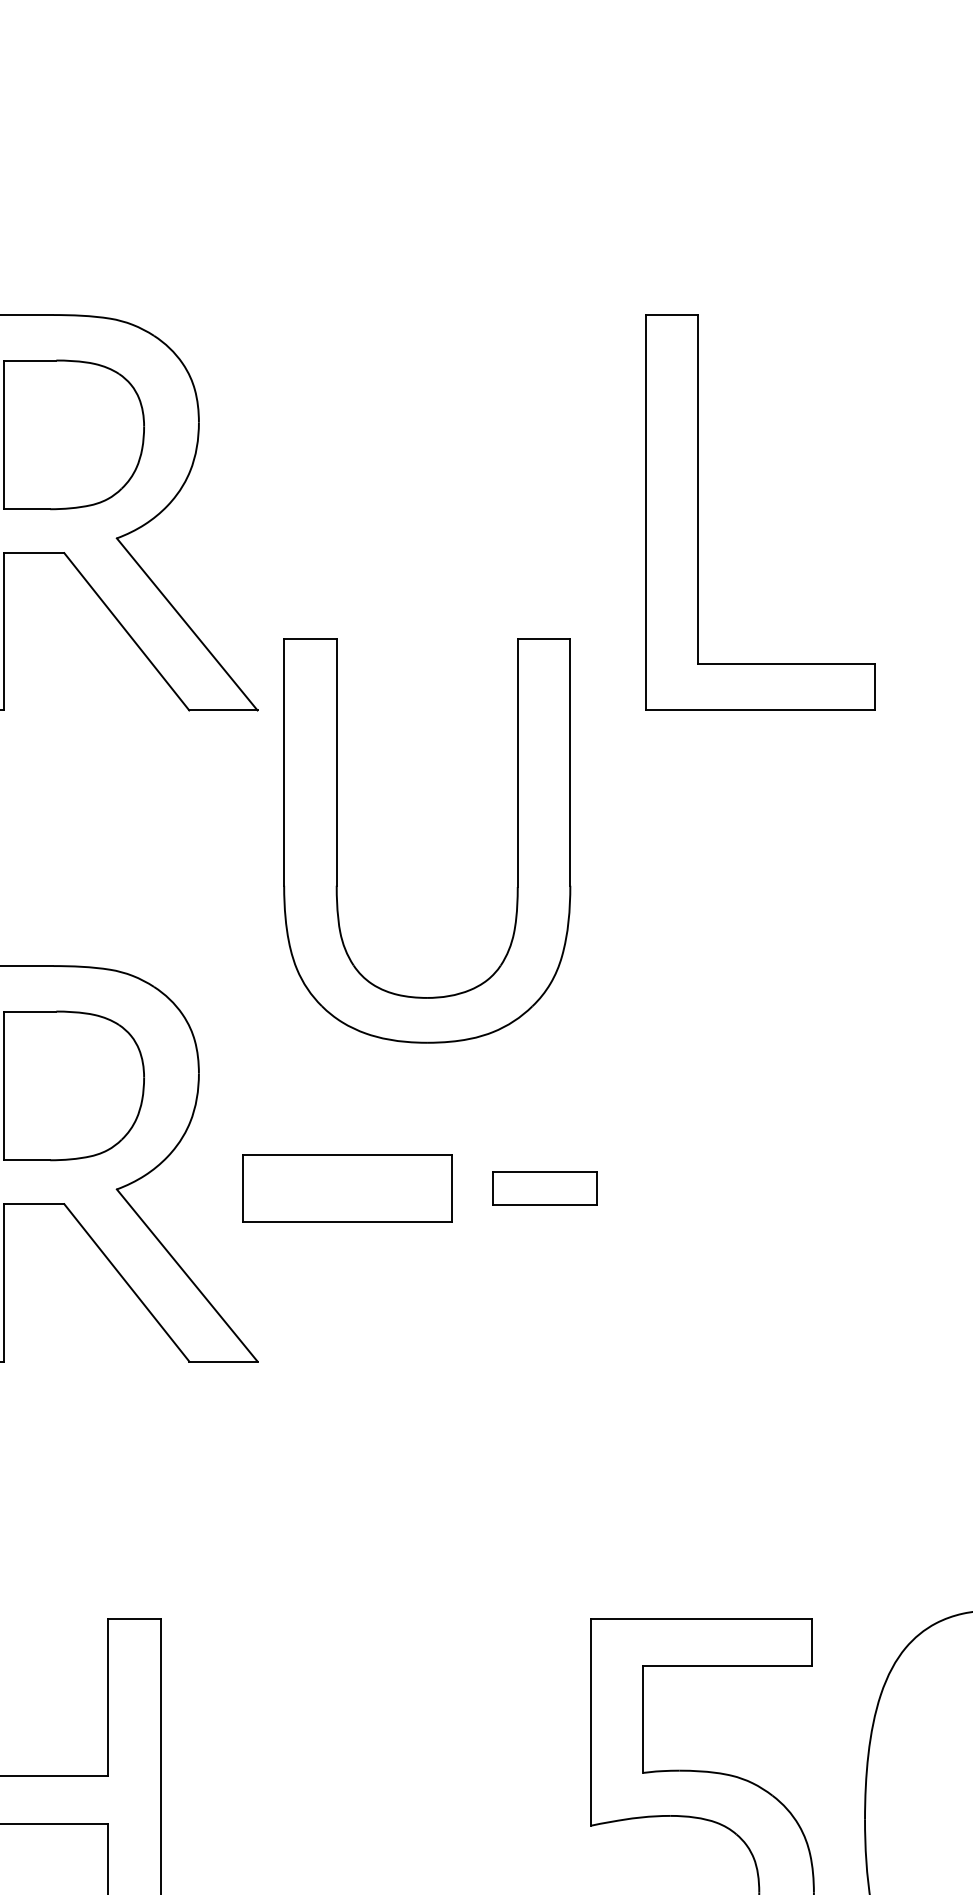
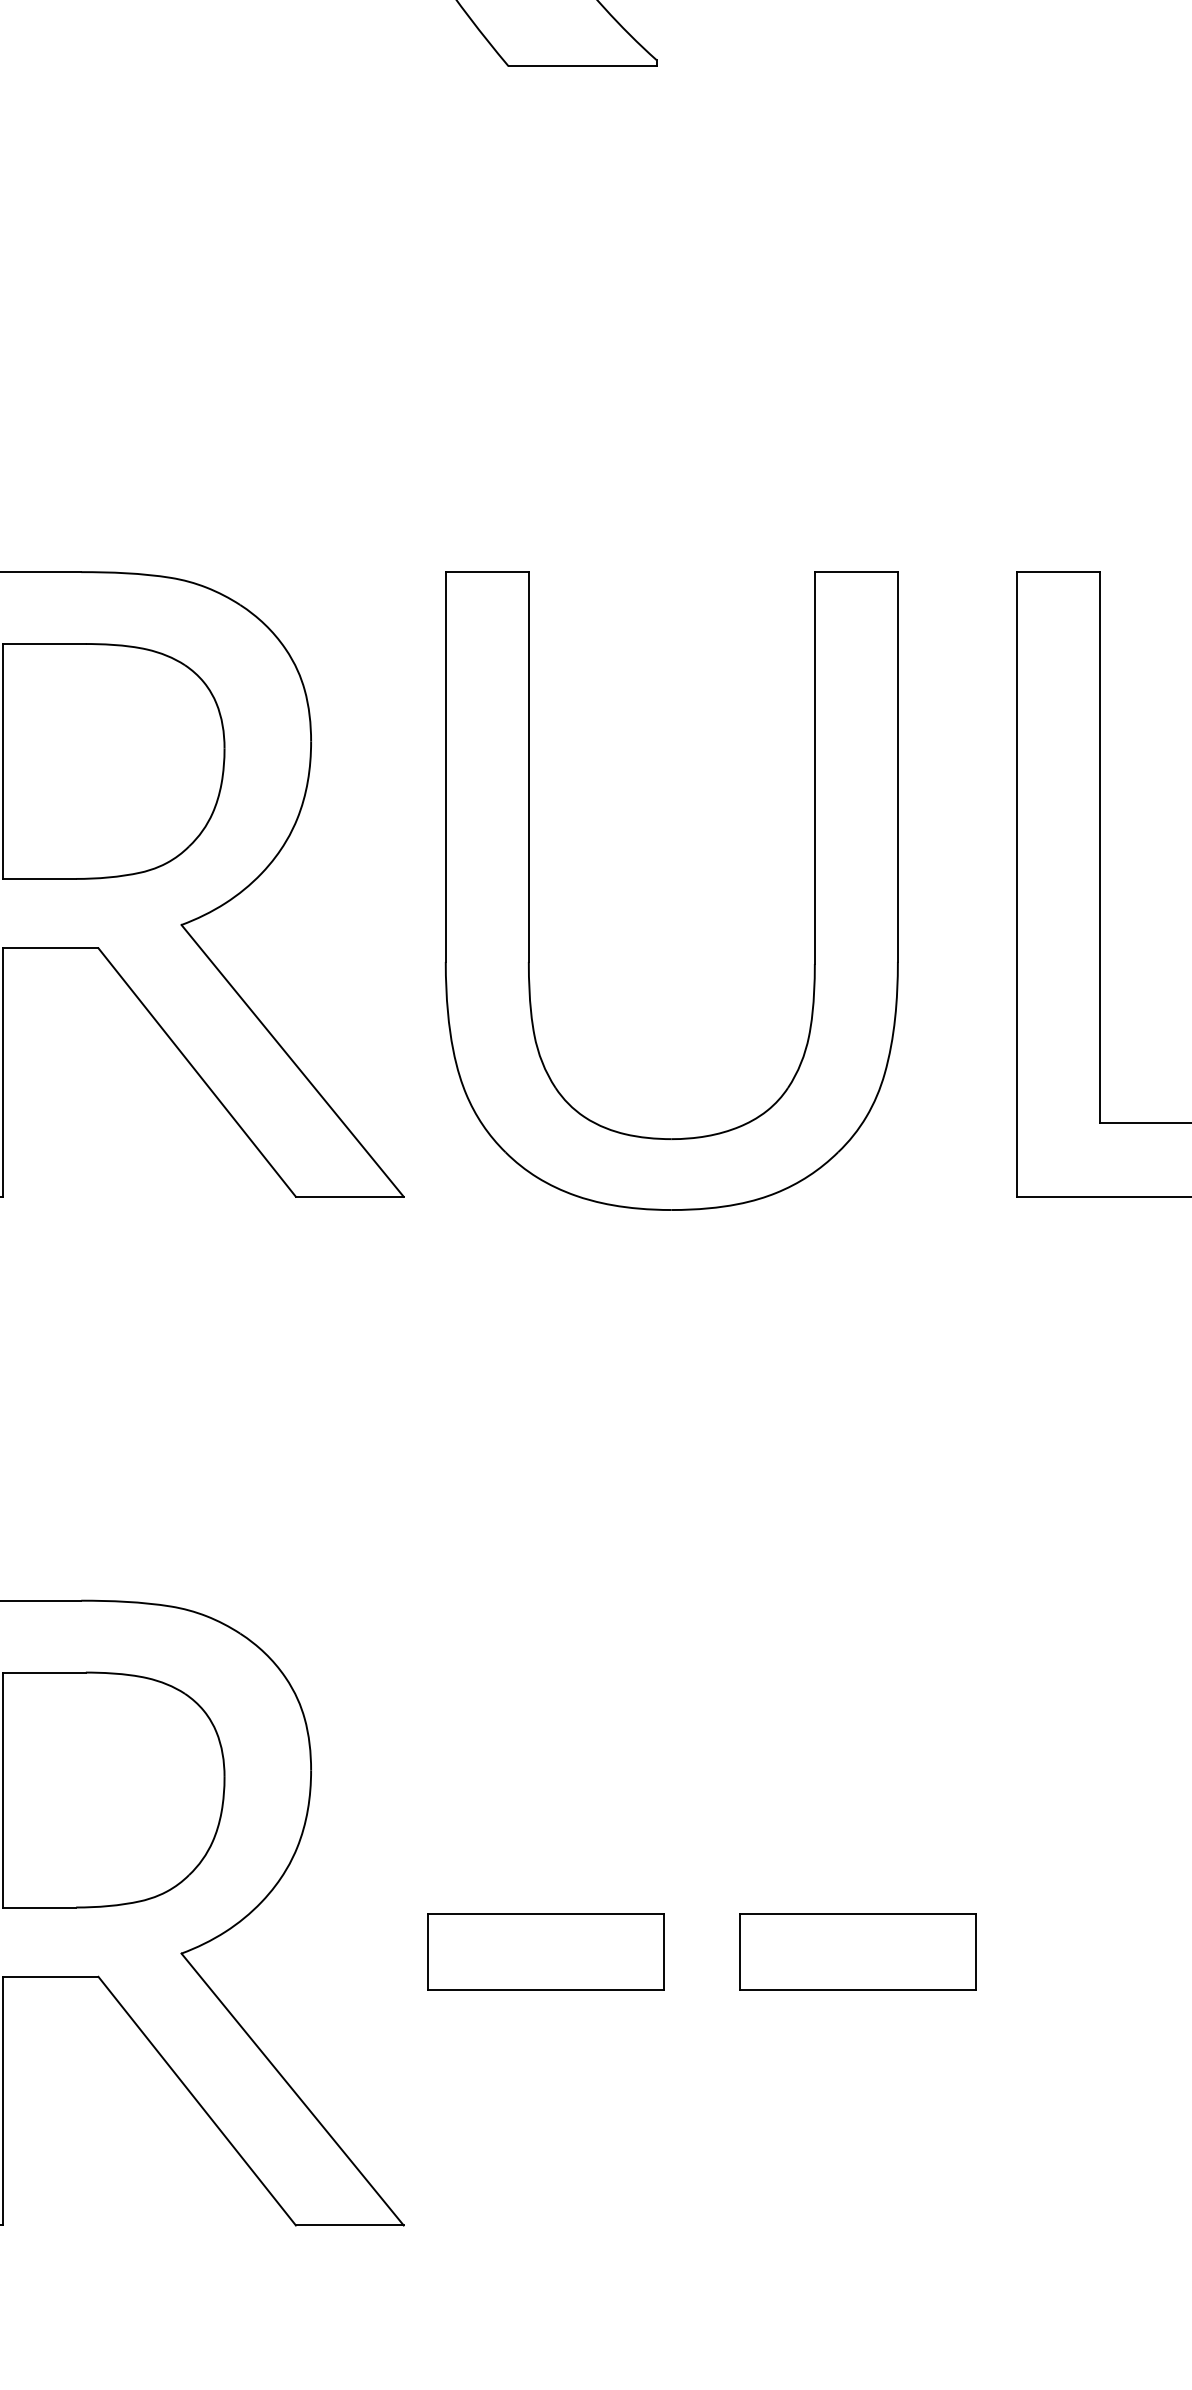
part: (337, 840) -> (530, 890), moved
part: (347, 1188) -> (545, 1952), size x0.71
part: (544, 1188) -> (857, 1952), size x1.43

